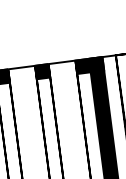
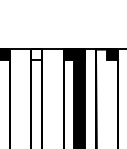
fill: (42, 71) -> (36, 54), removed

